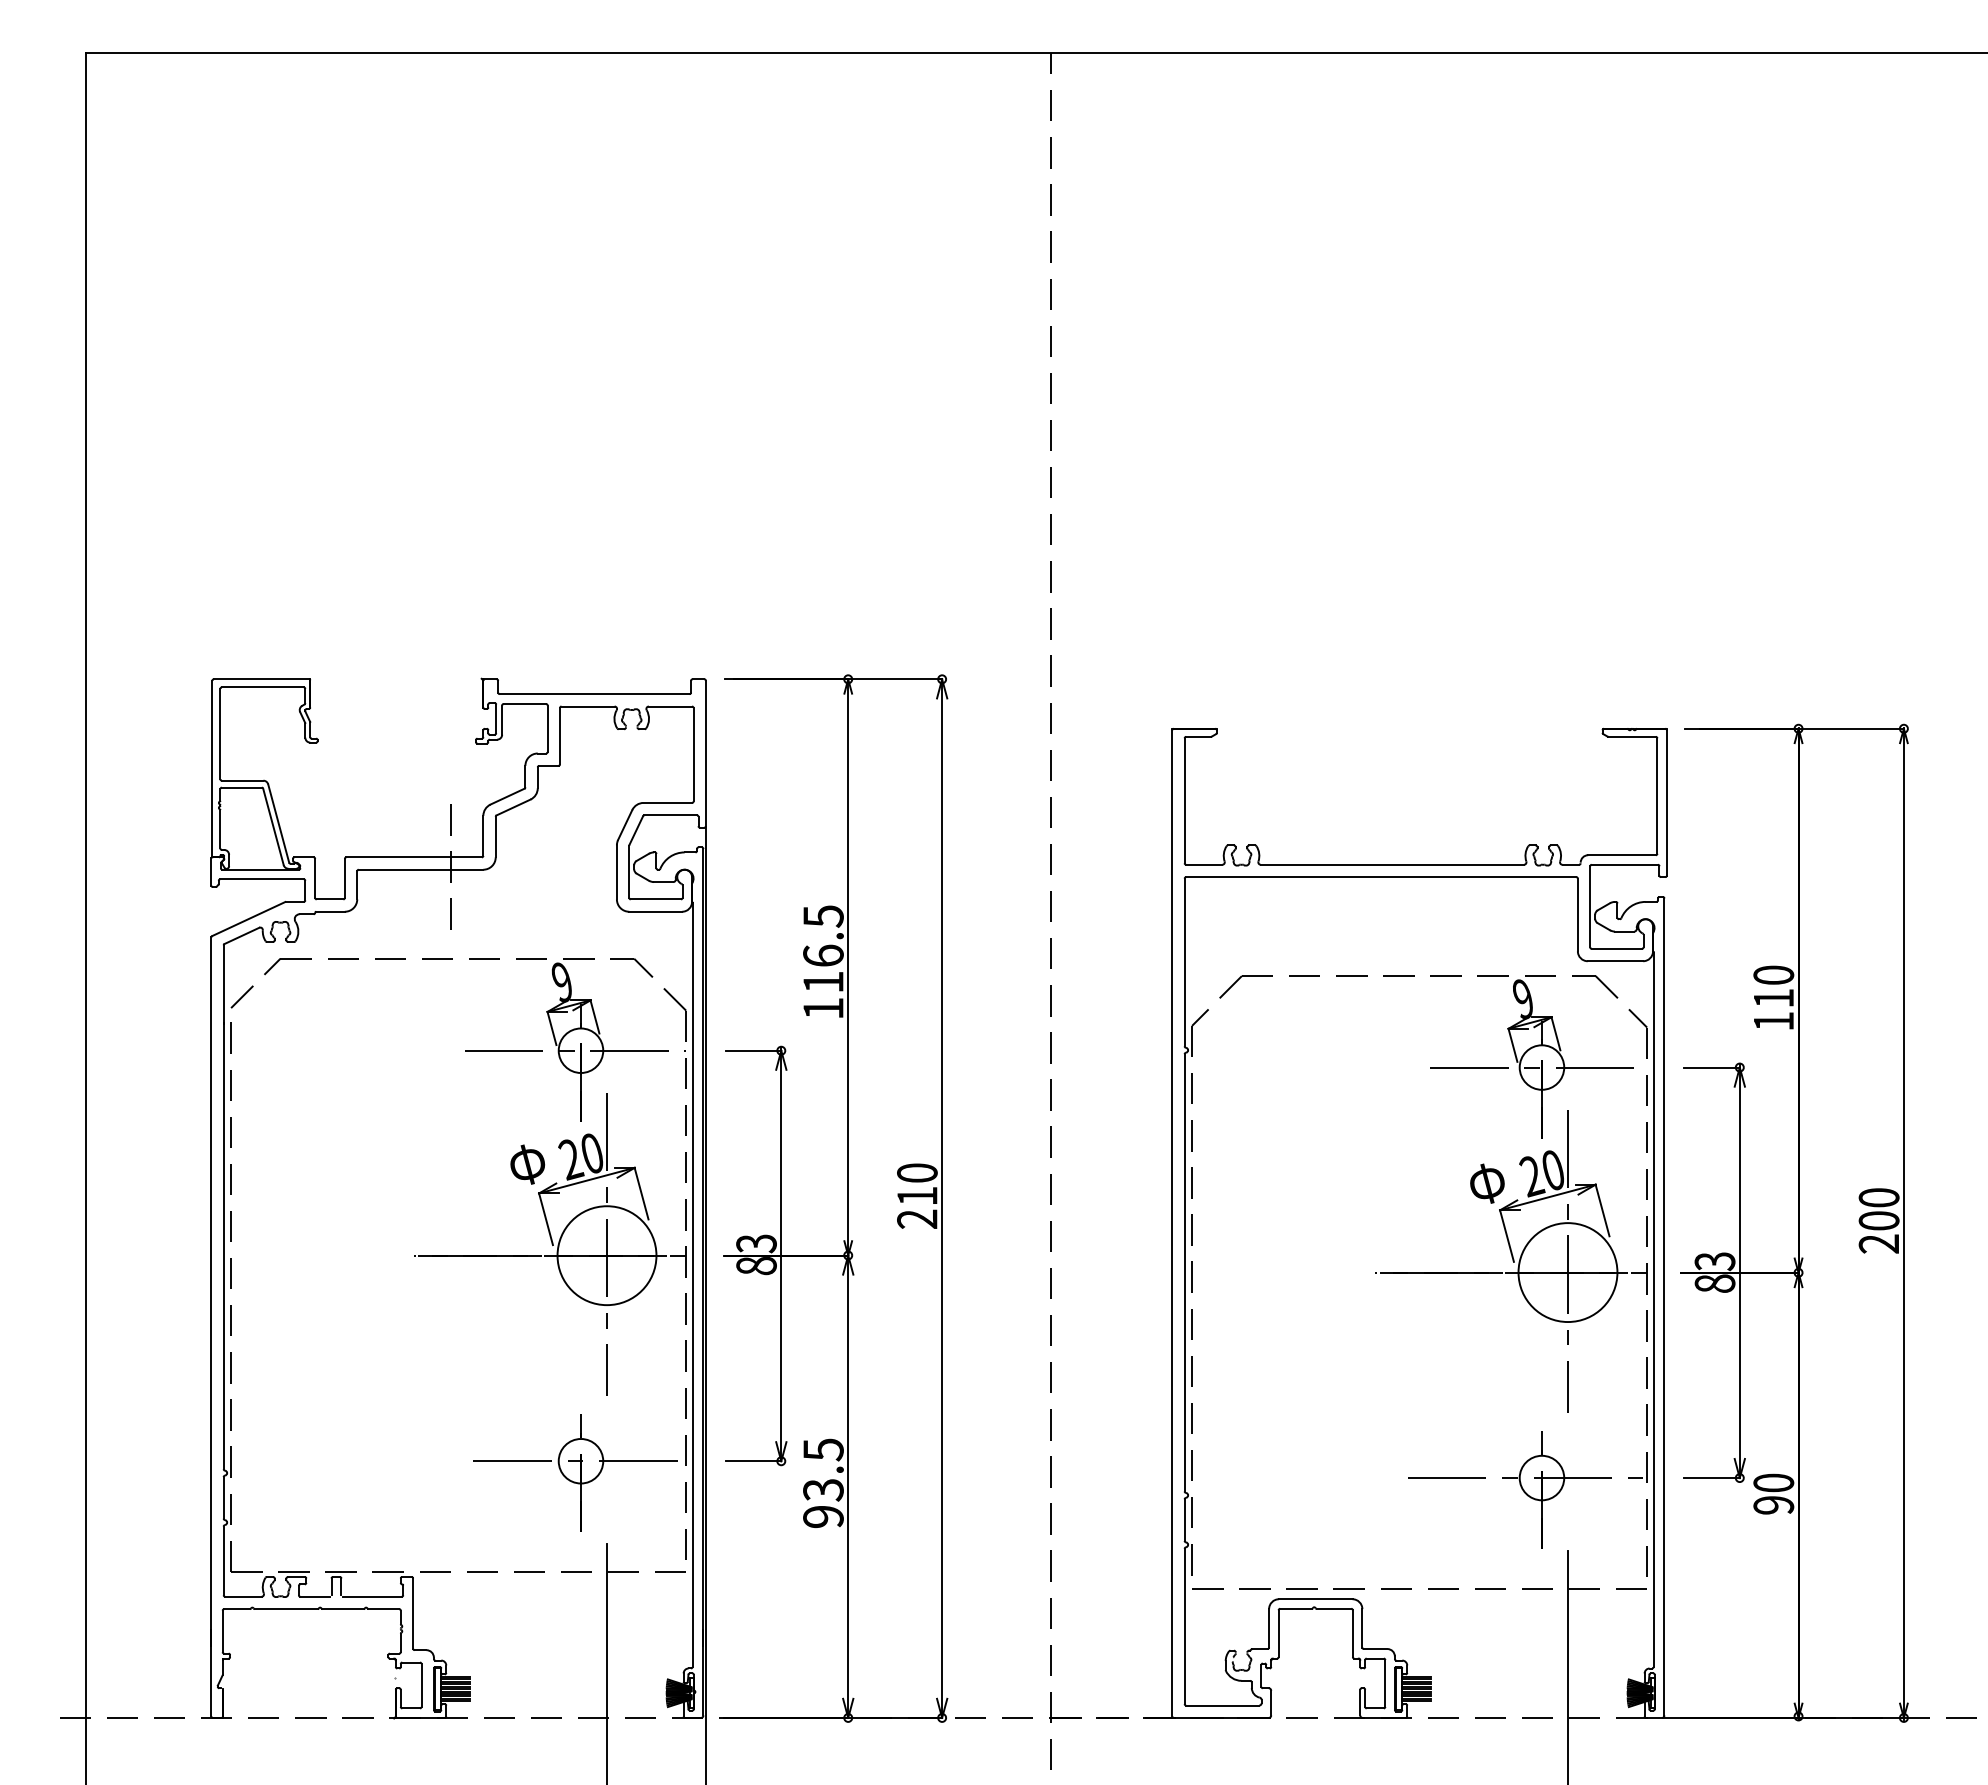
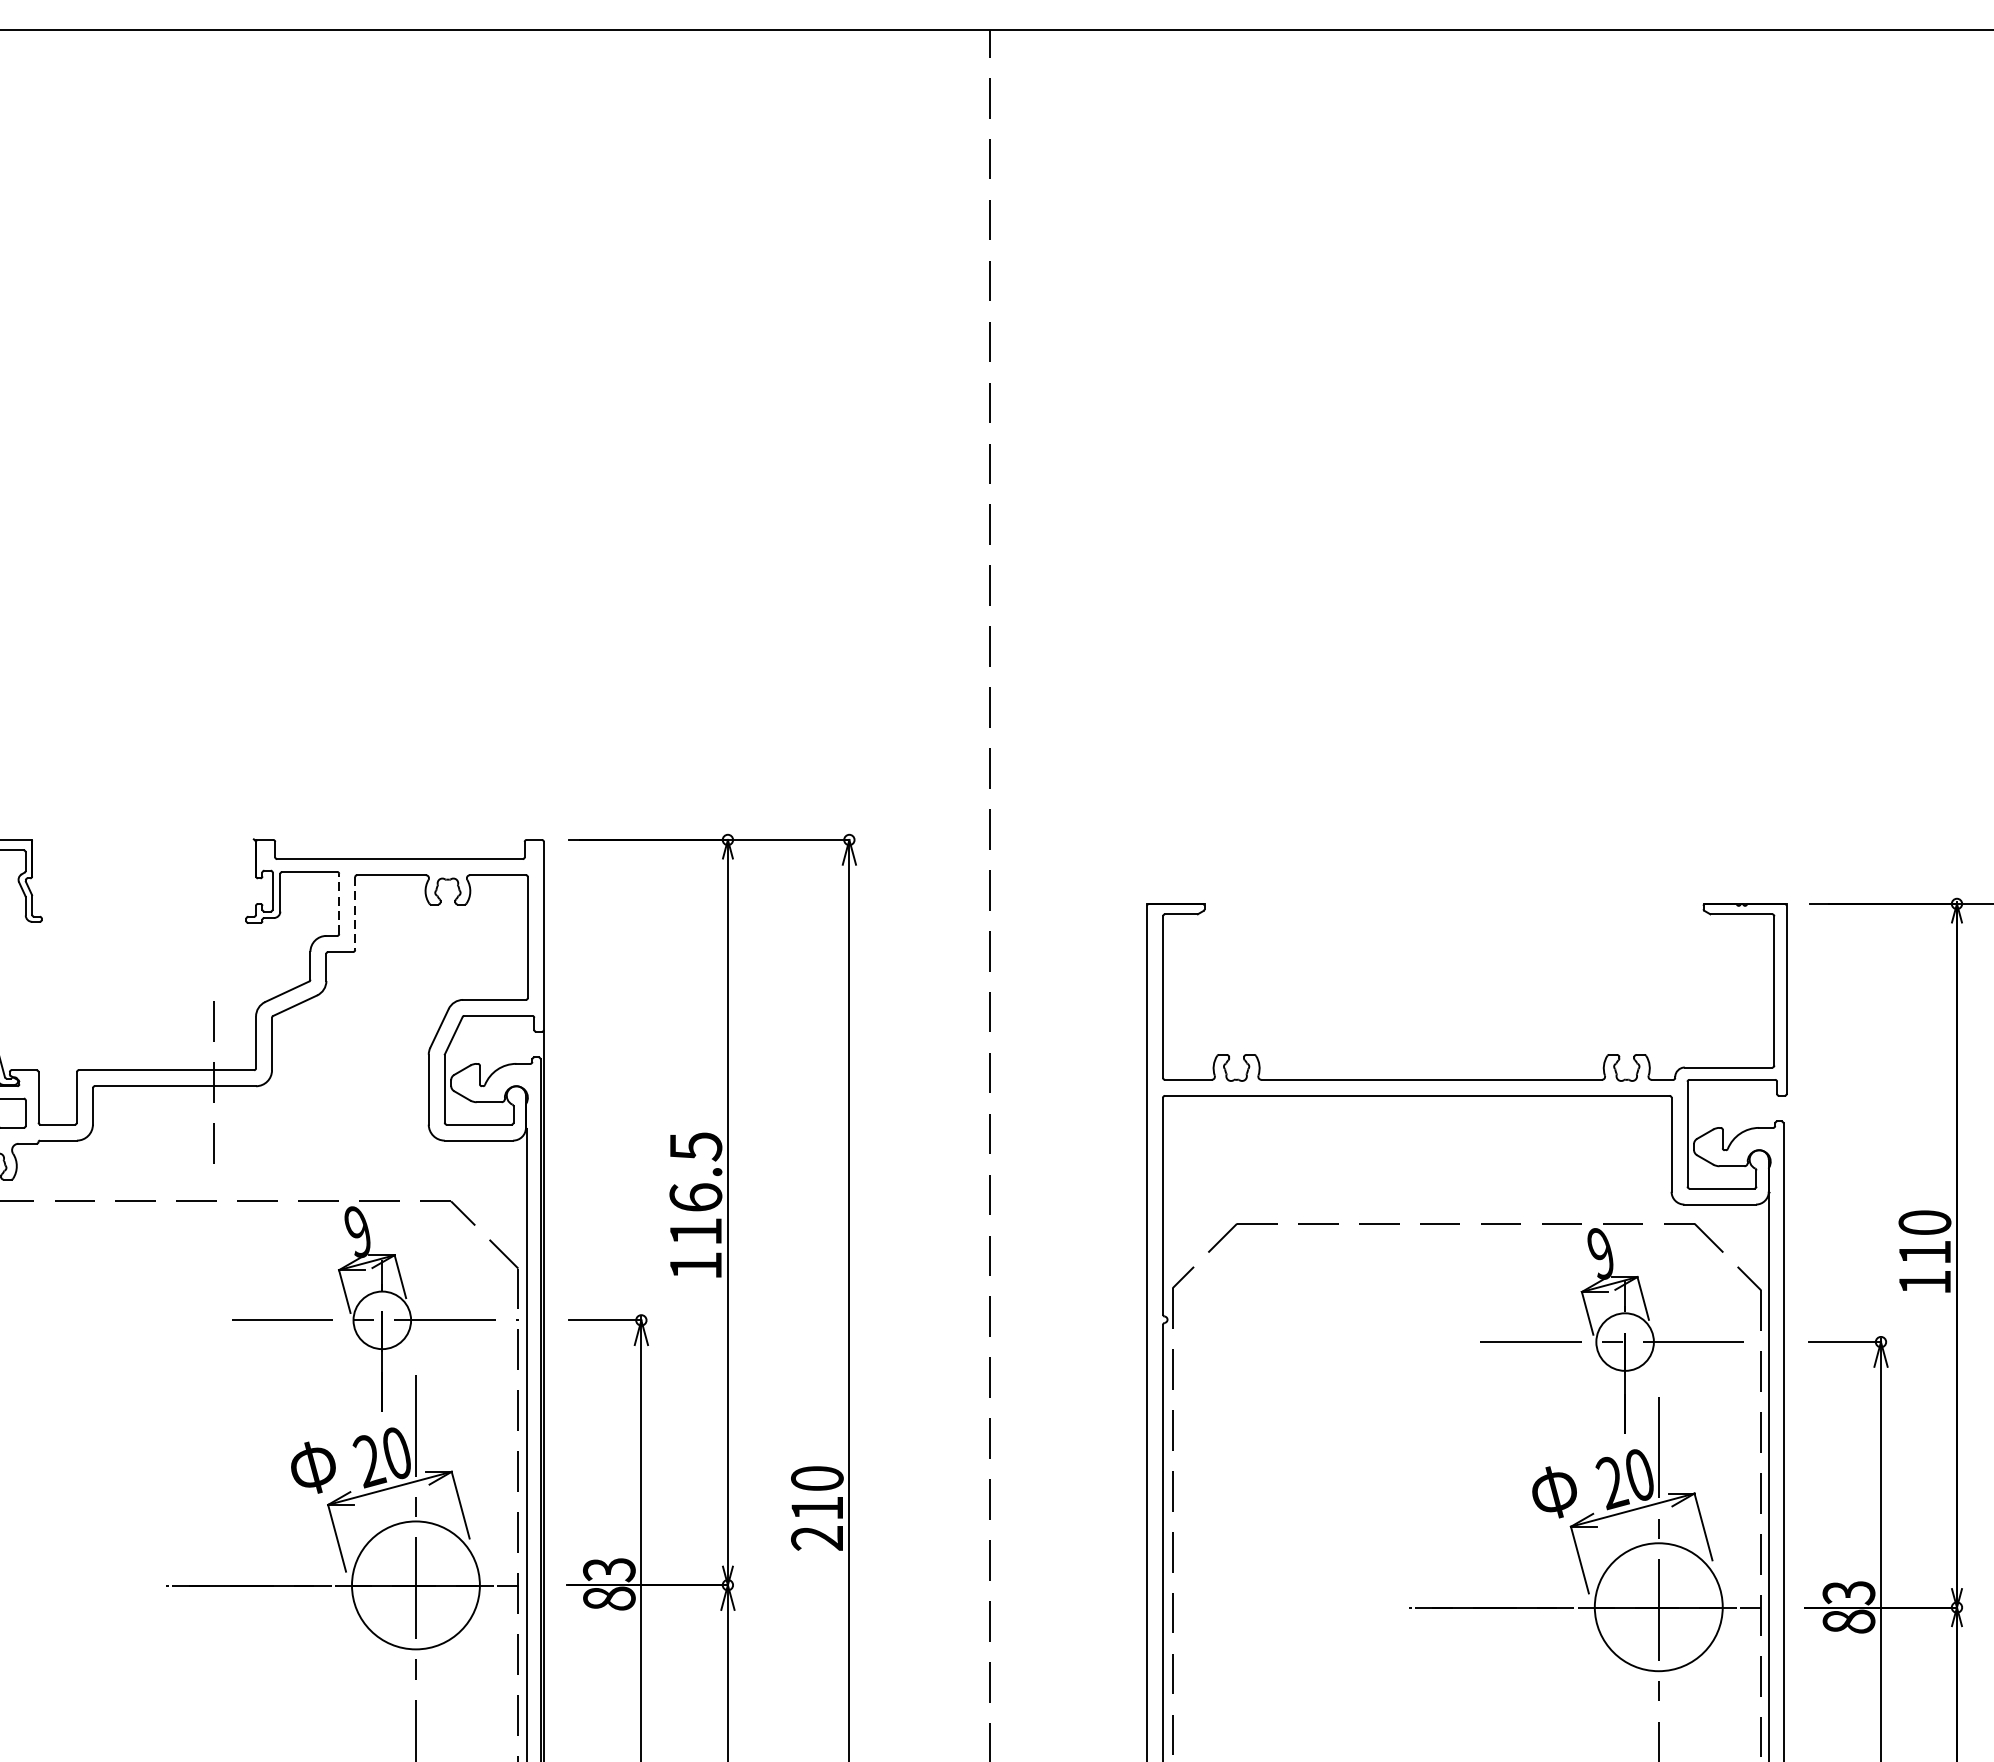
line: (547, 728) -> (338, 903), solid -> dashed
line: (560, 736) -> (355, 913), solid -> dashed

